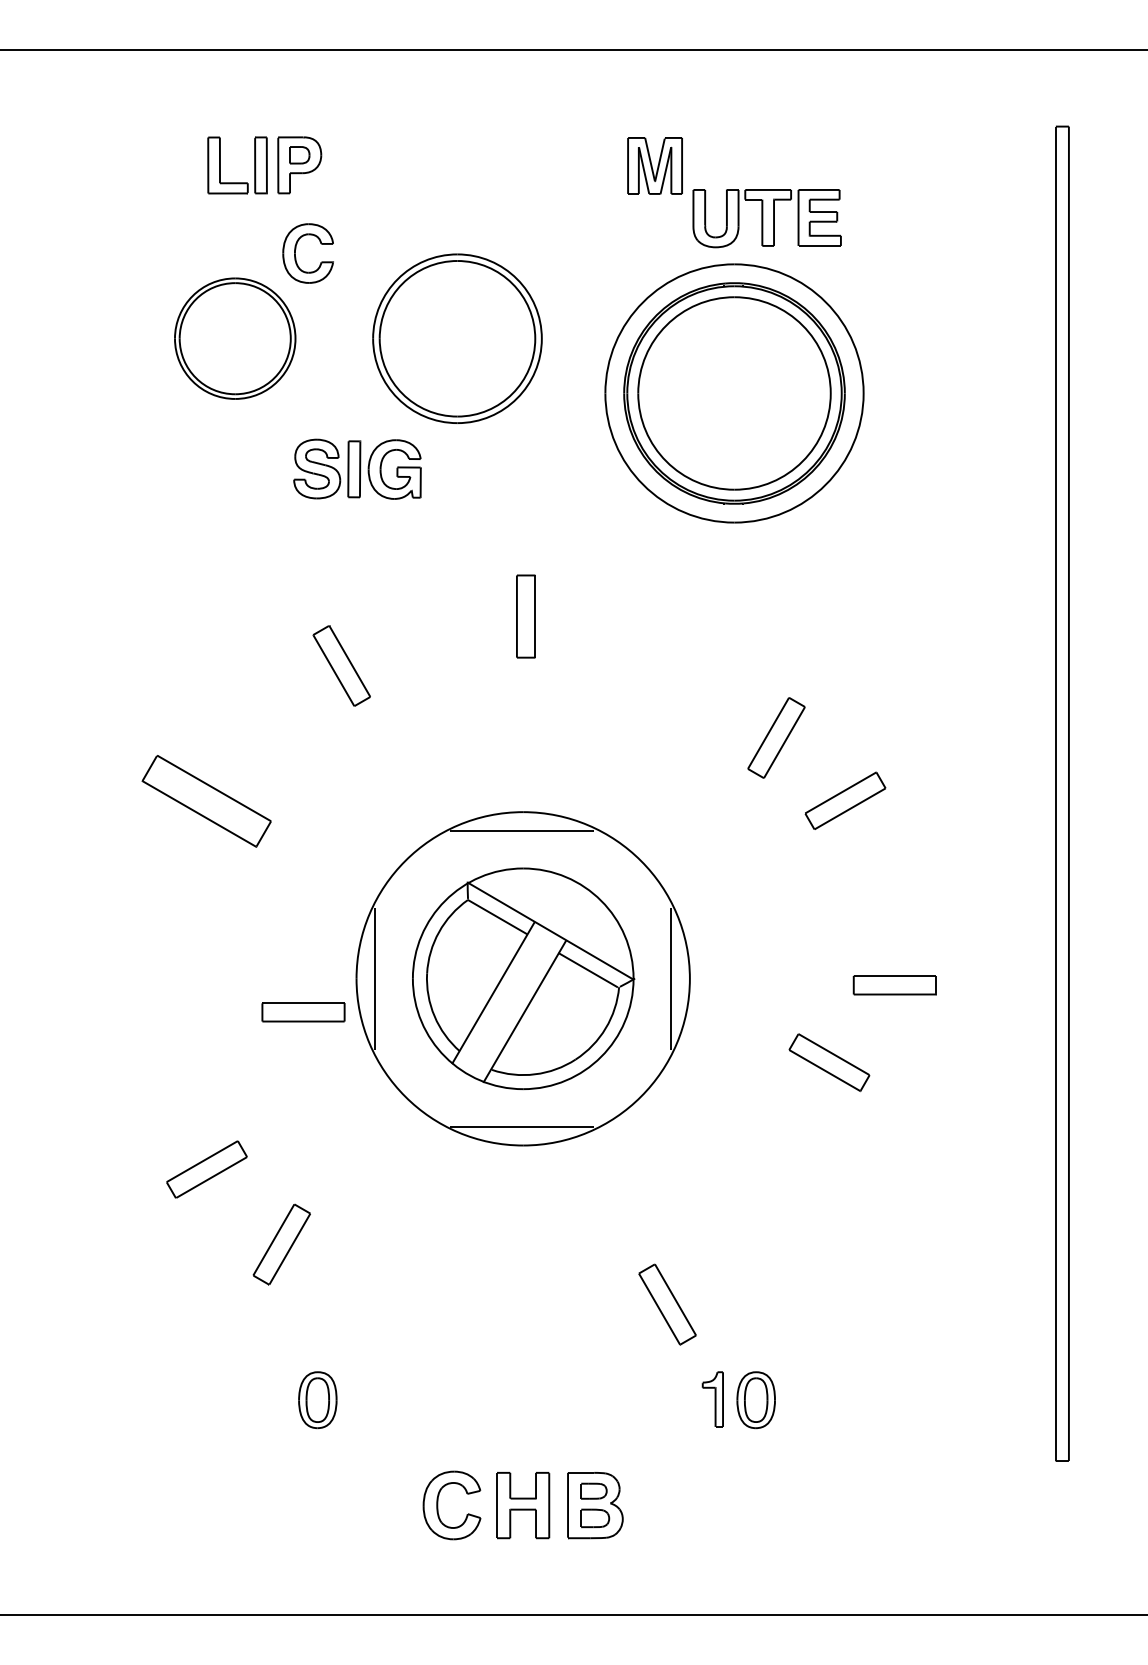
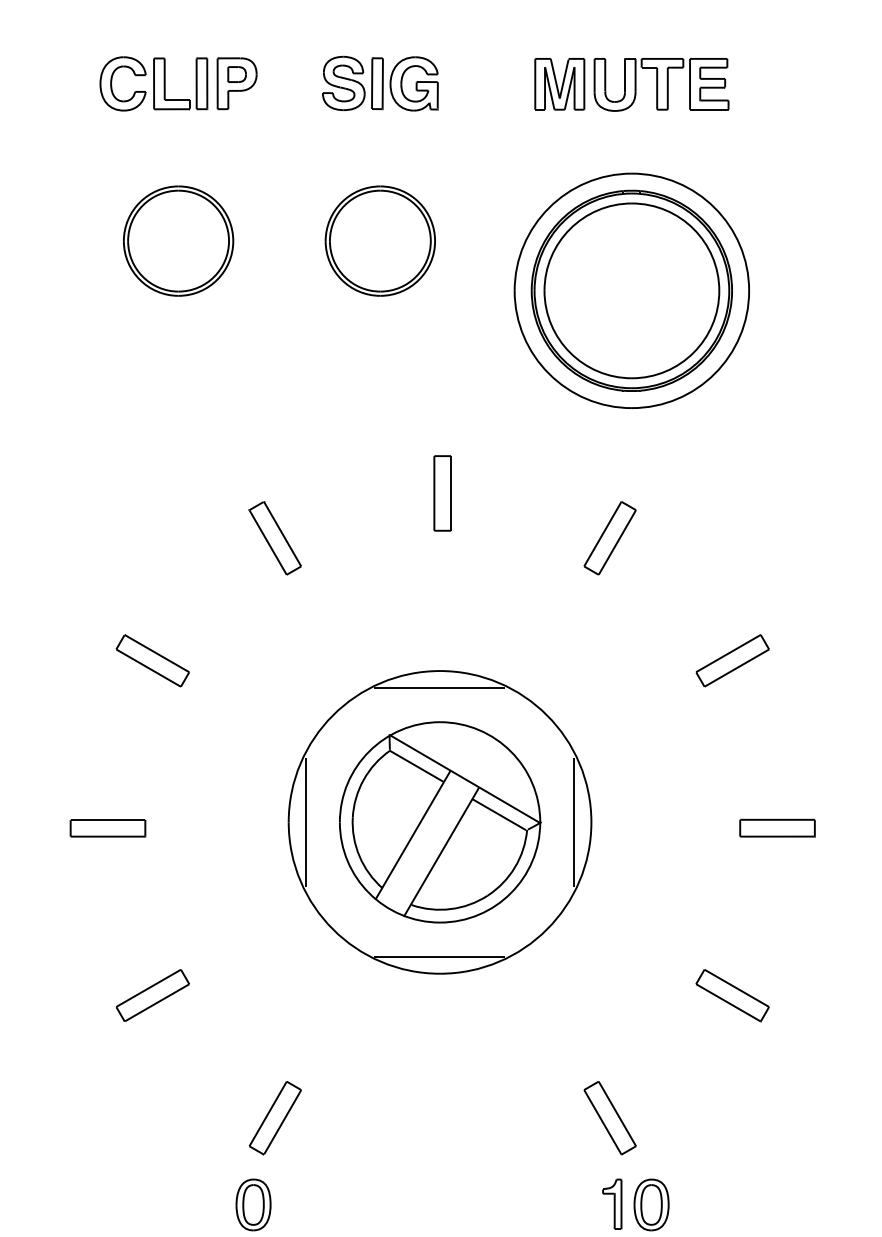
part: (766, 218) -> (660, 84), moved
part: (296, 249) -> (112, 80), moved
part: (457, 338) -> (380, 240), size x0.71
part: (357, 468) -> (380, 82), moved
part: (776, 737) -> (610, 537), moved
part: (206, 800) -> (152, 660), size x0.62
part: (303, 1012) -> (107, 828), moved
part: (829, 1062) -> (732, 995), moved
part: (281, 1244) -> (275, 1118), moved
part: (667, 1304) -> (610, 1118), moved

